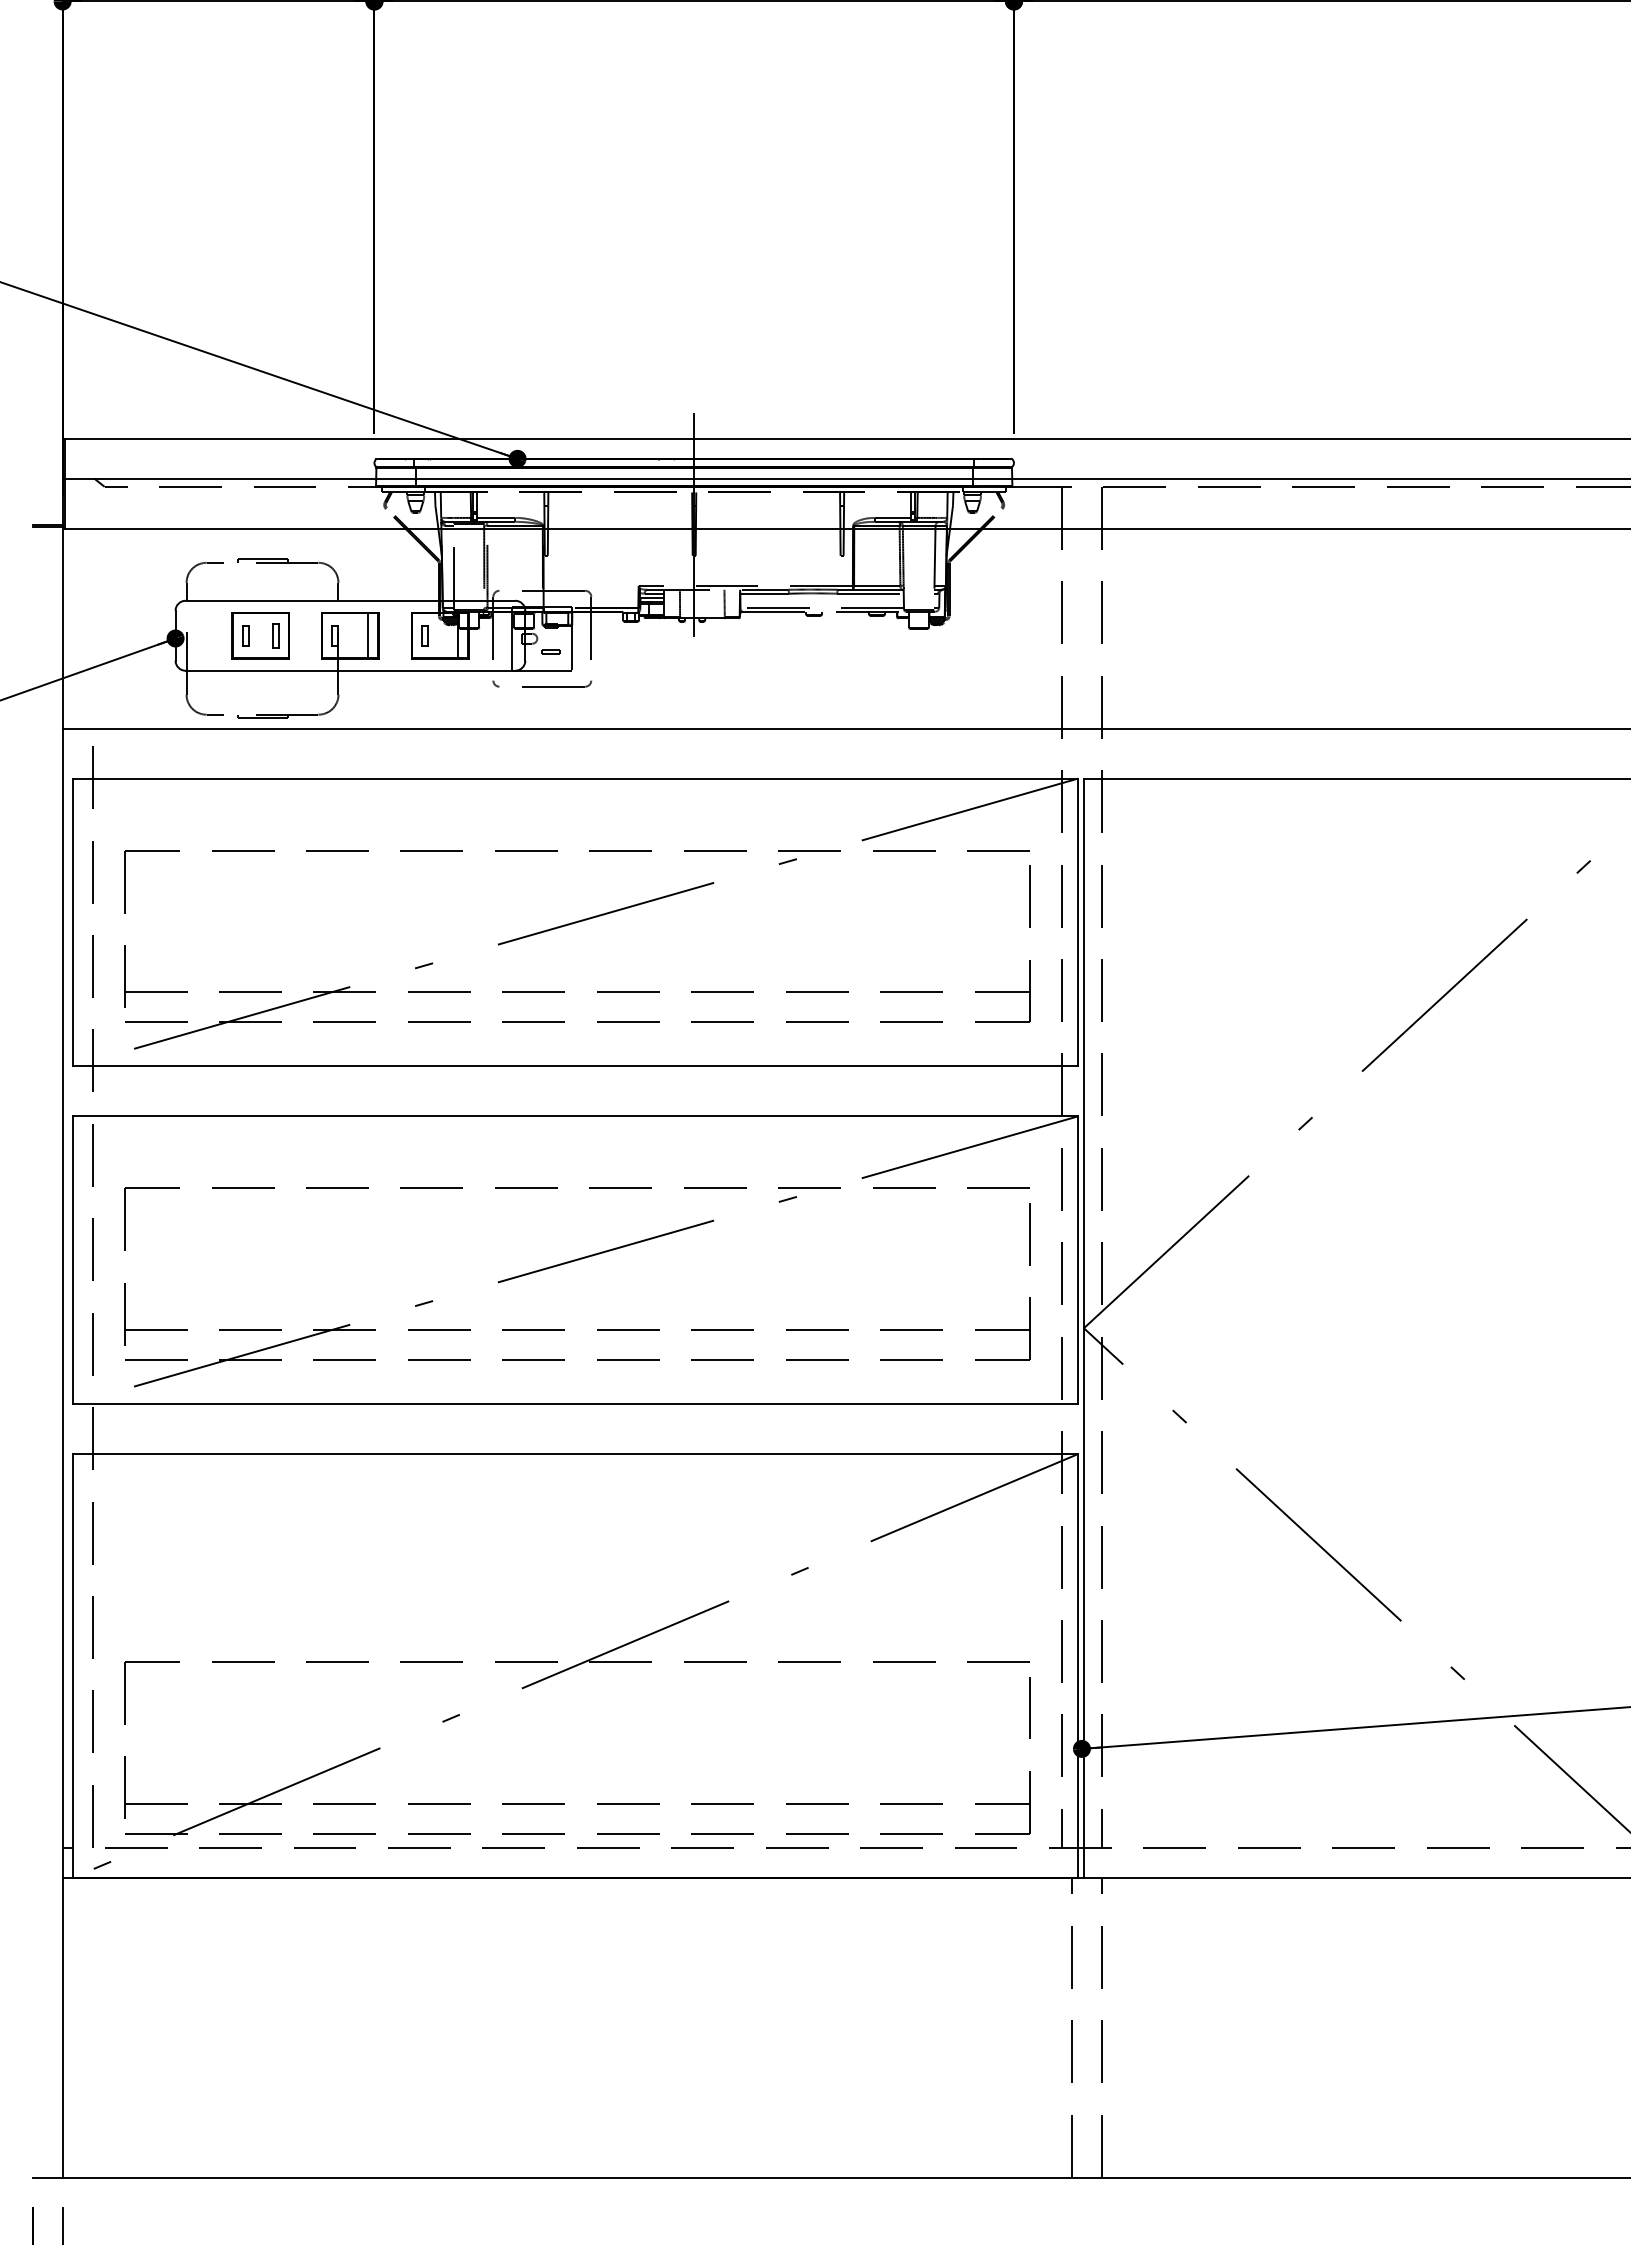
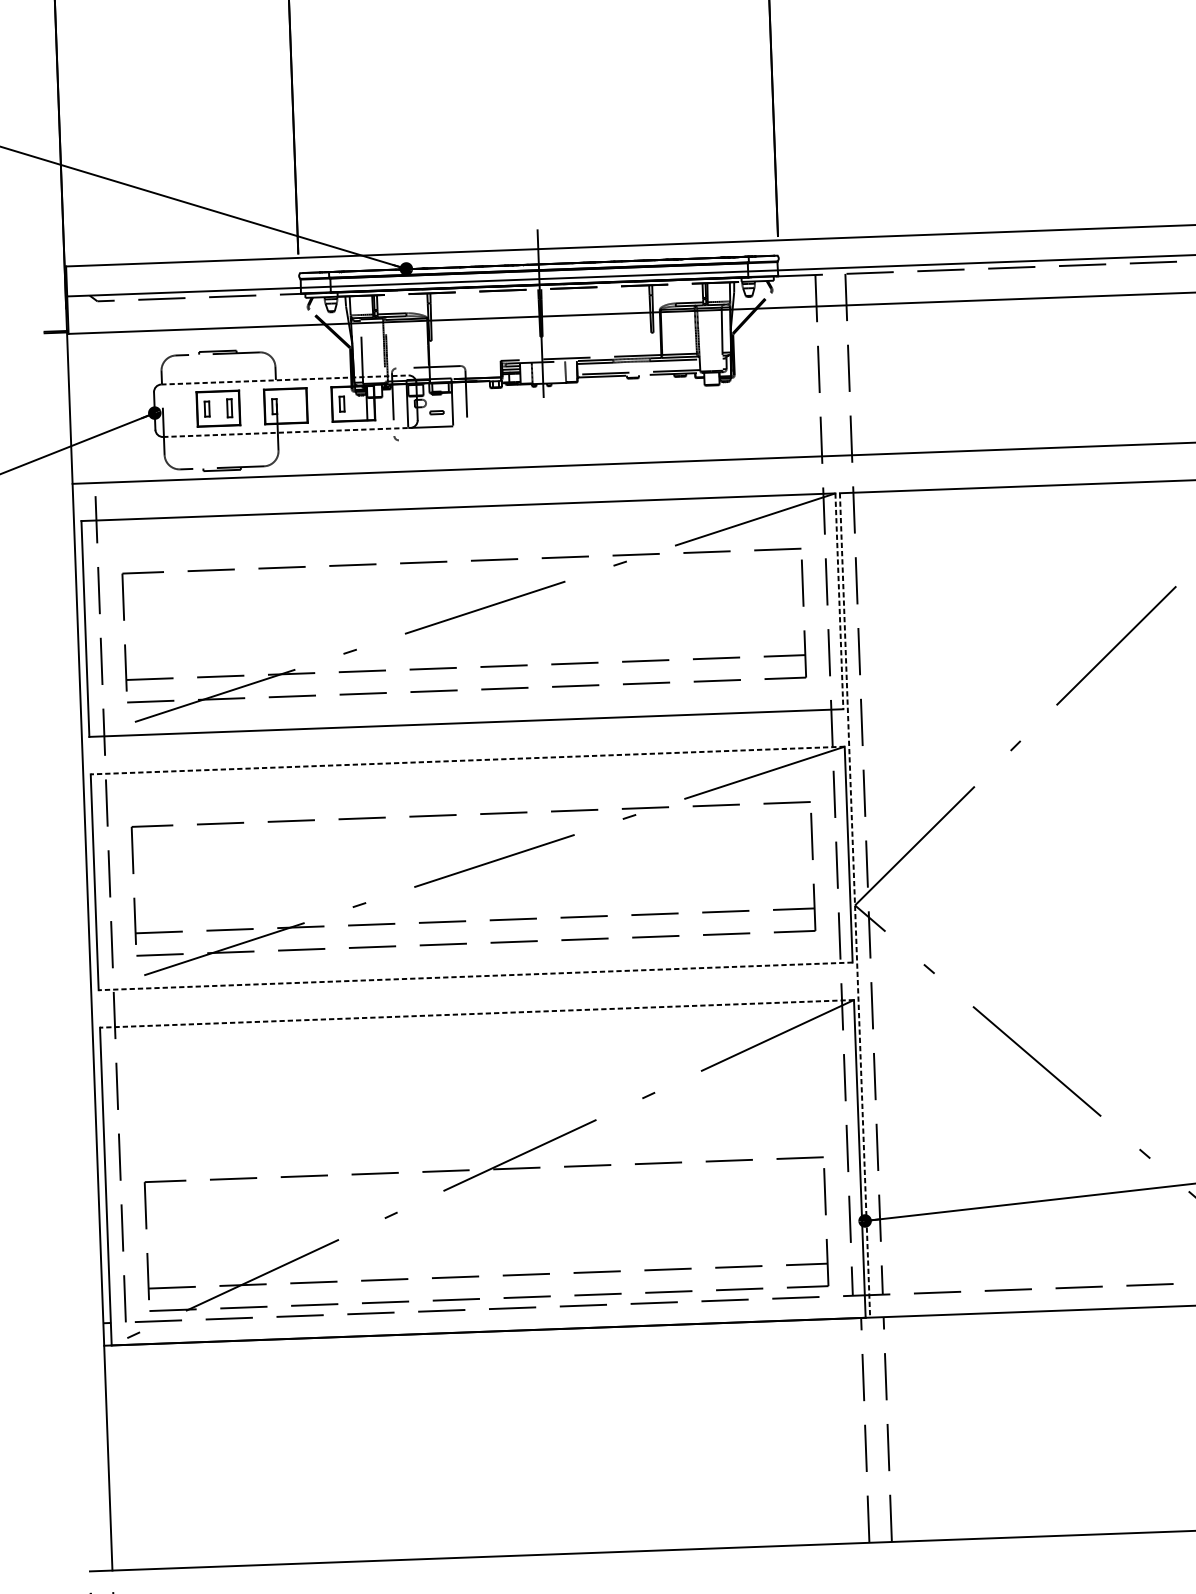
line: (350, 600) -> (284, 379), solid -> dashed
line: (368, 635) -> (299, 405), removed
line: (350, 670) -> (286, 432), solid -> dashed
part: (557, 683) -> (442, 436), removed
line: (1077, 922) -> (839, 601), solid -> dashed
line: (575, 1116) -> (467, 760), solid -> dashed
line: (1083, 1328) -> (854, 905), solid -> dashed
line: (575, 1404) -> (475, 976), solid -> dashed
line: (575, 1454) -> (477, 1014), solid -> dashed

